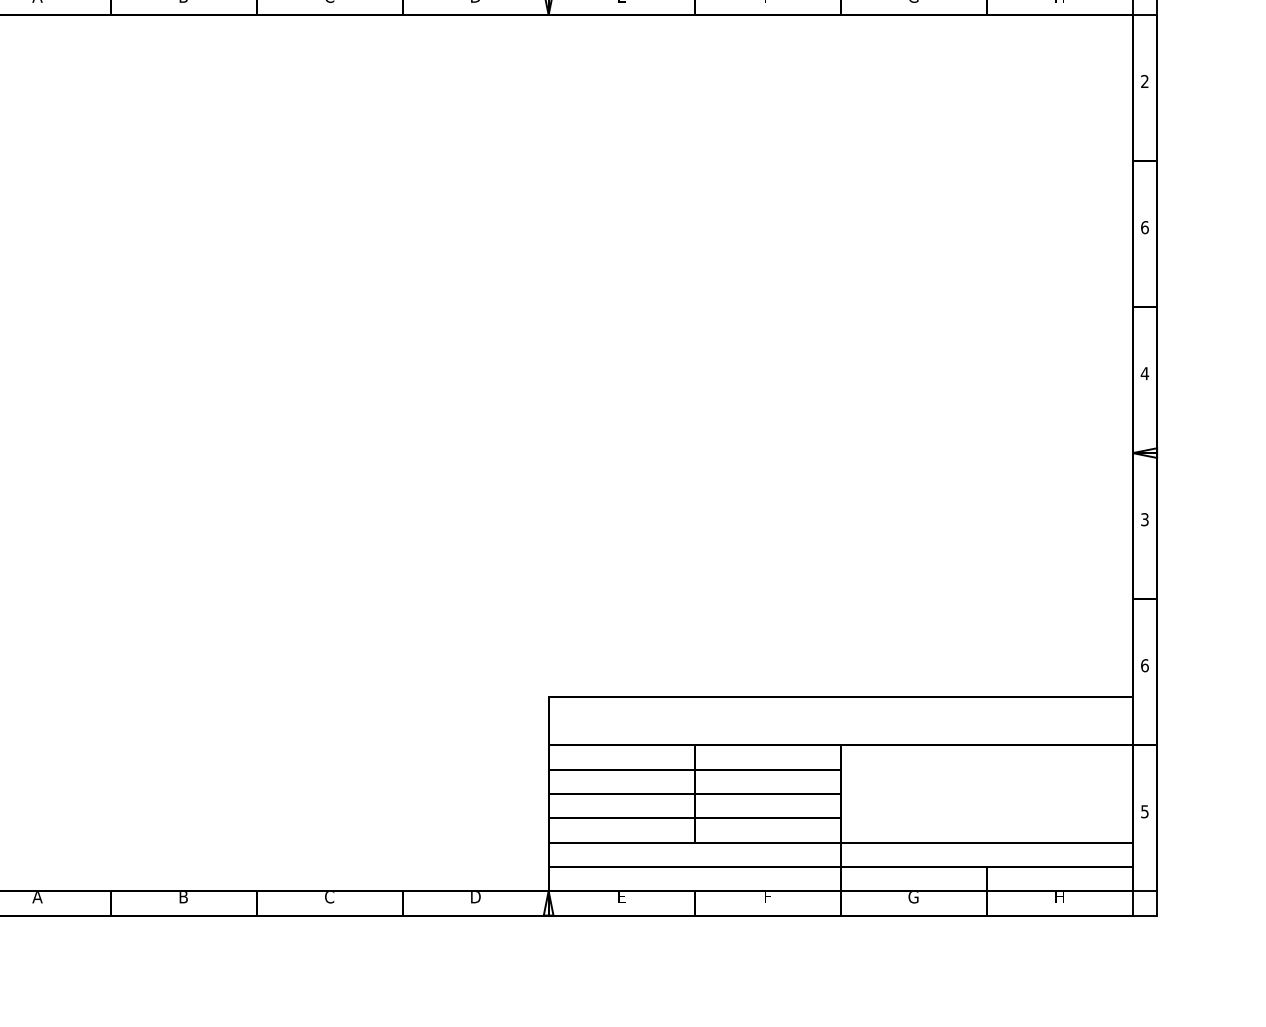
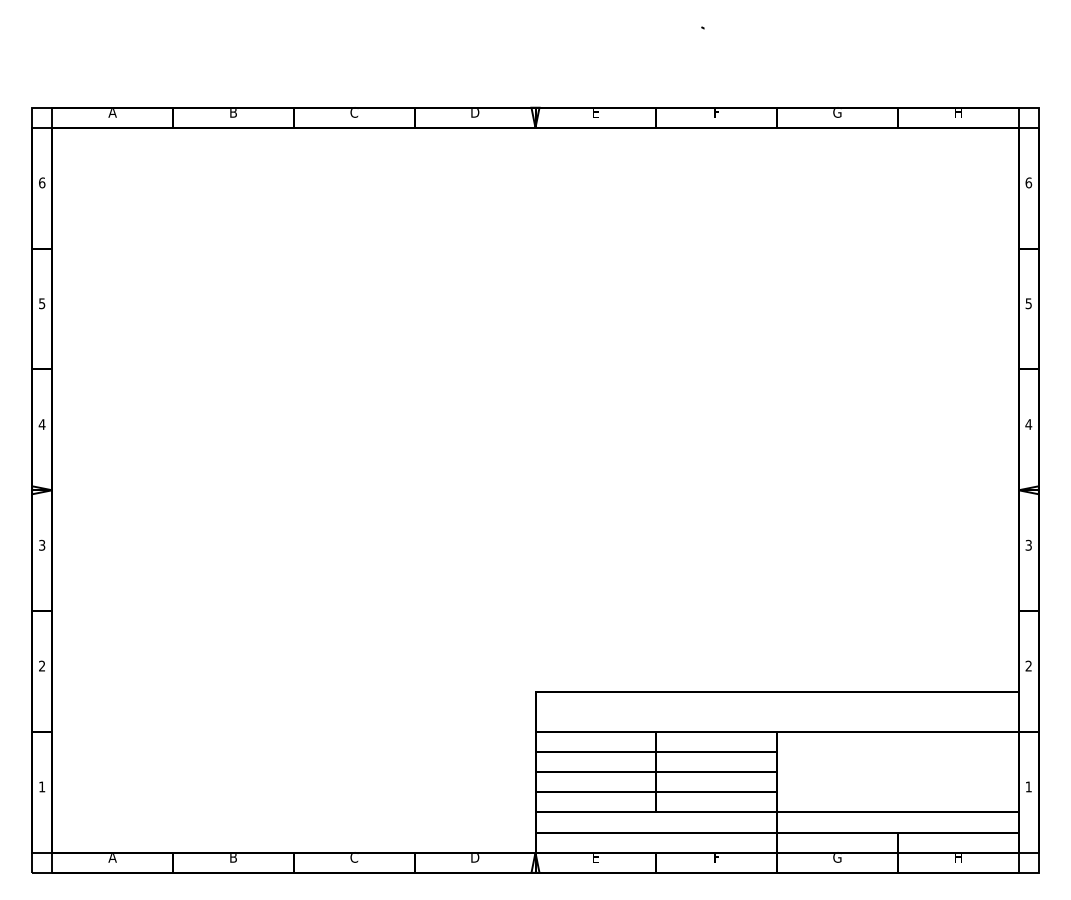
text: (1144, 81) -> (1028, 182), 2 -> 6
text: (1144, 227) -> (1028, 303), 6 -> 5
text: (1144, 664) -> (1028, 665), 6 -> 2
text: (1144, 811) -> (1028, 786), 5 -> 1

